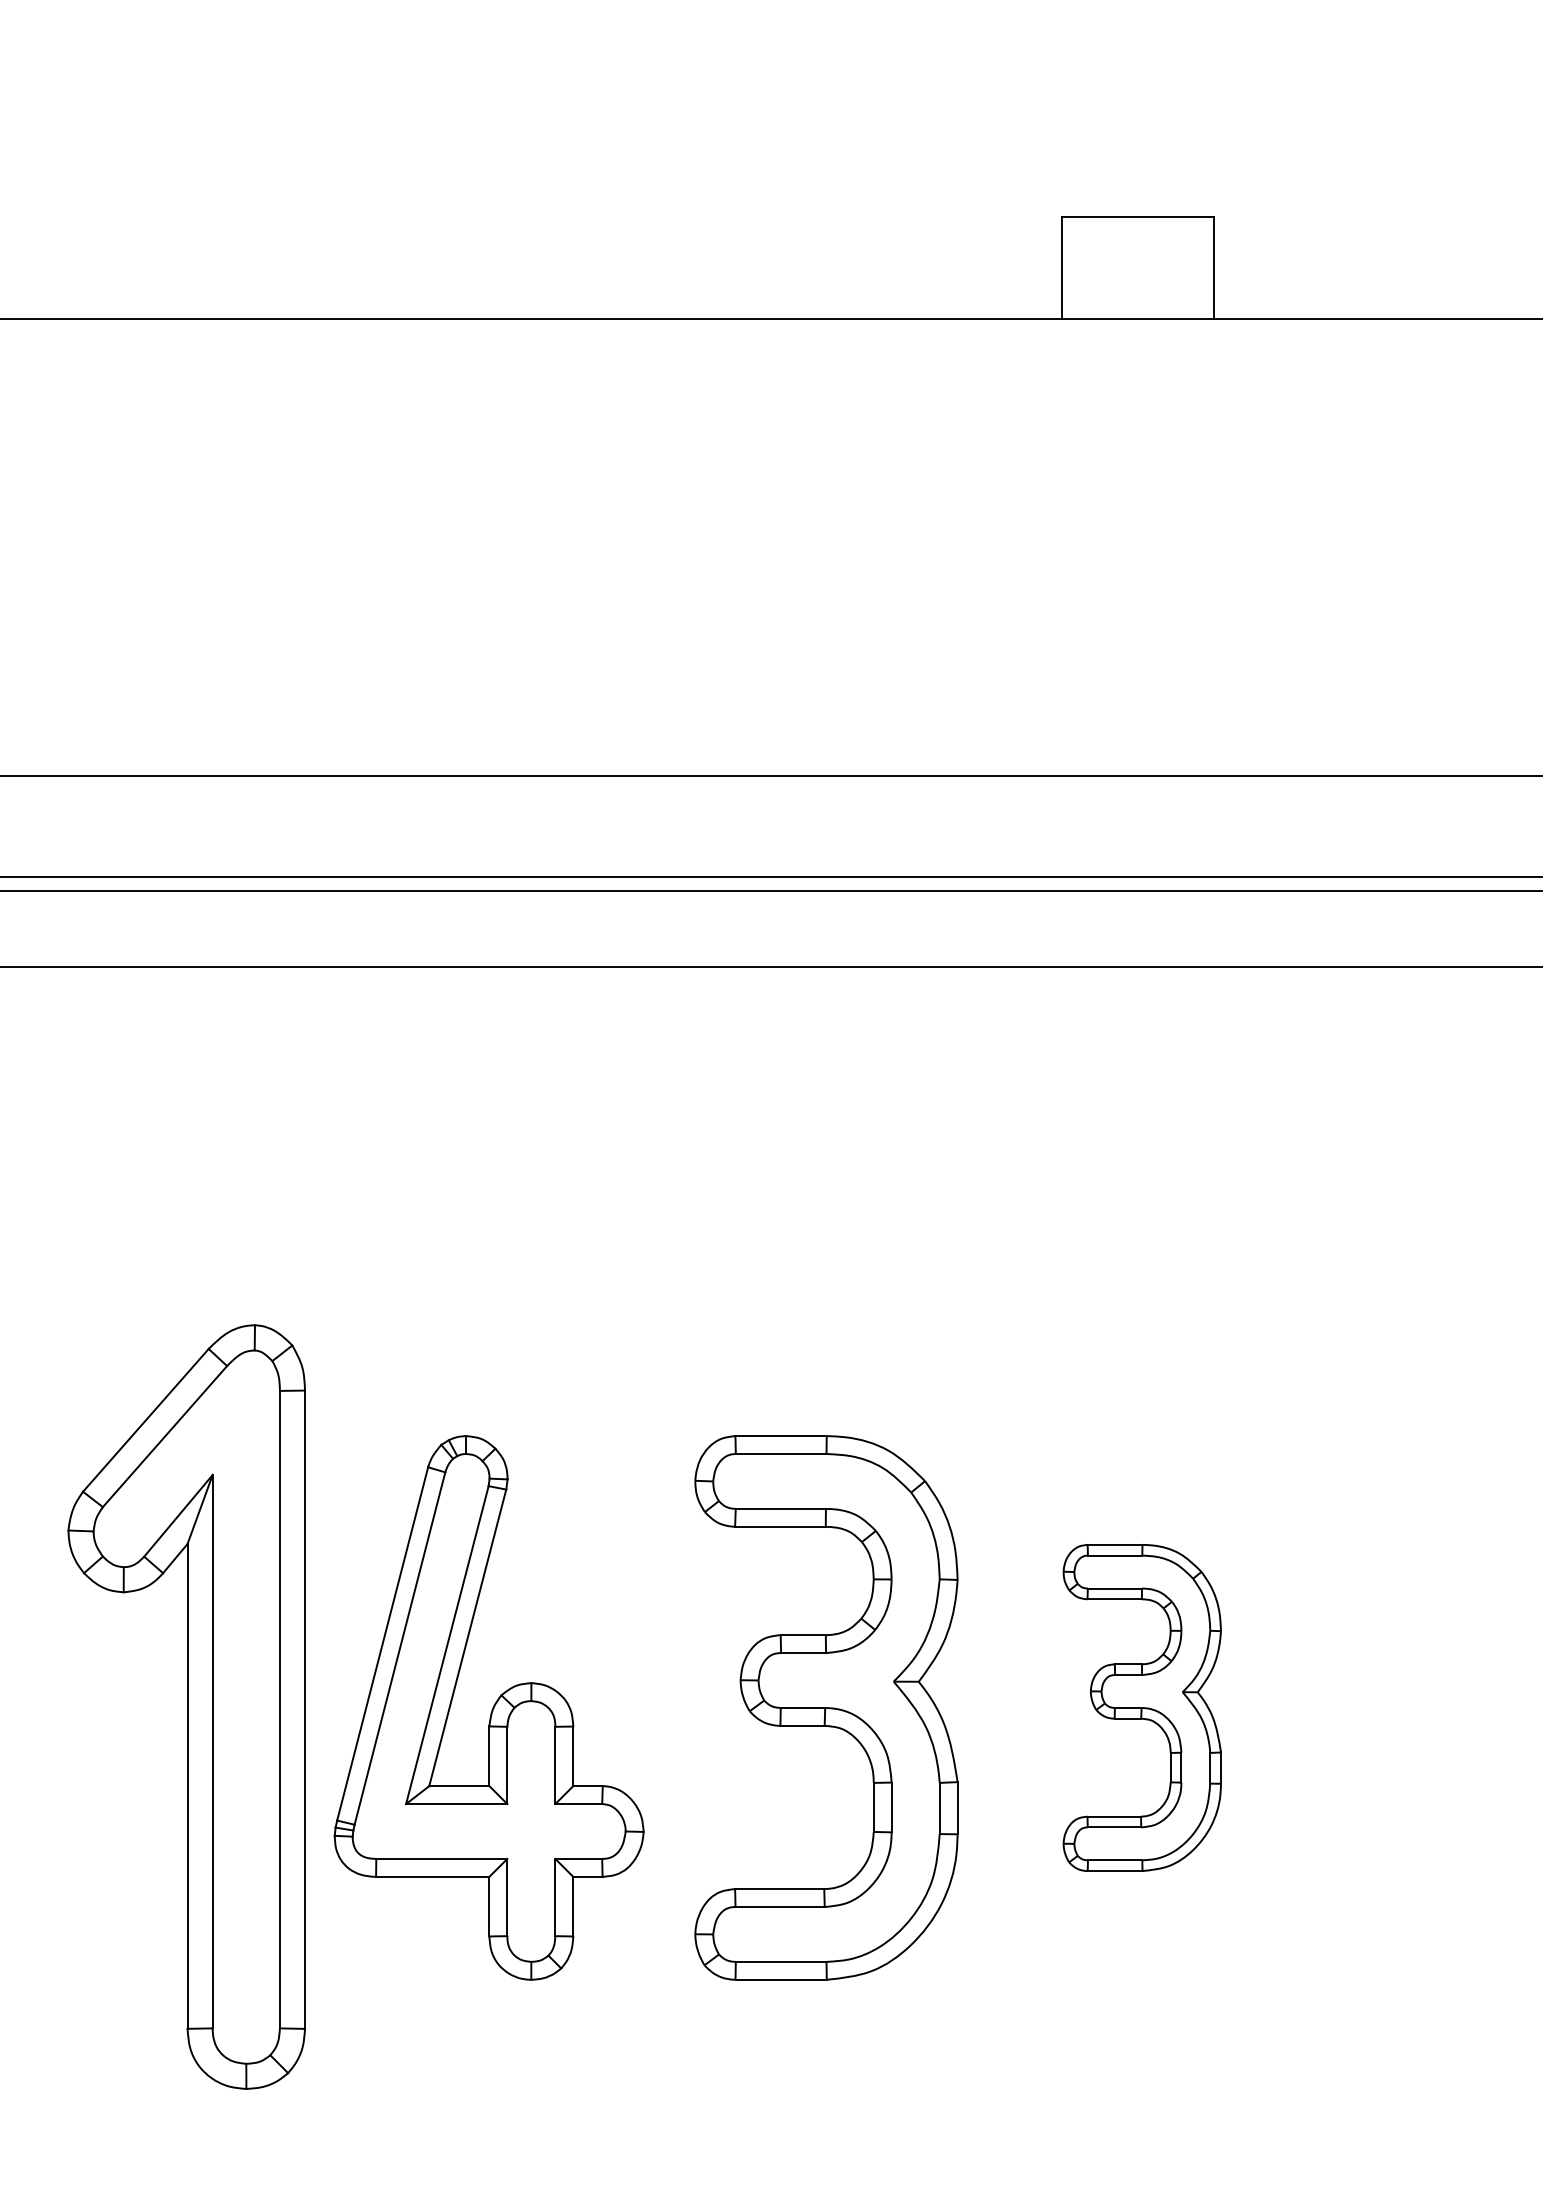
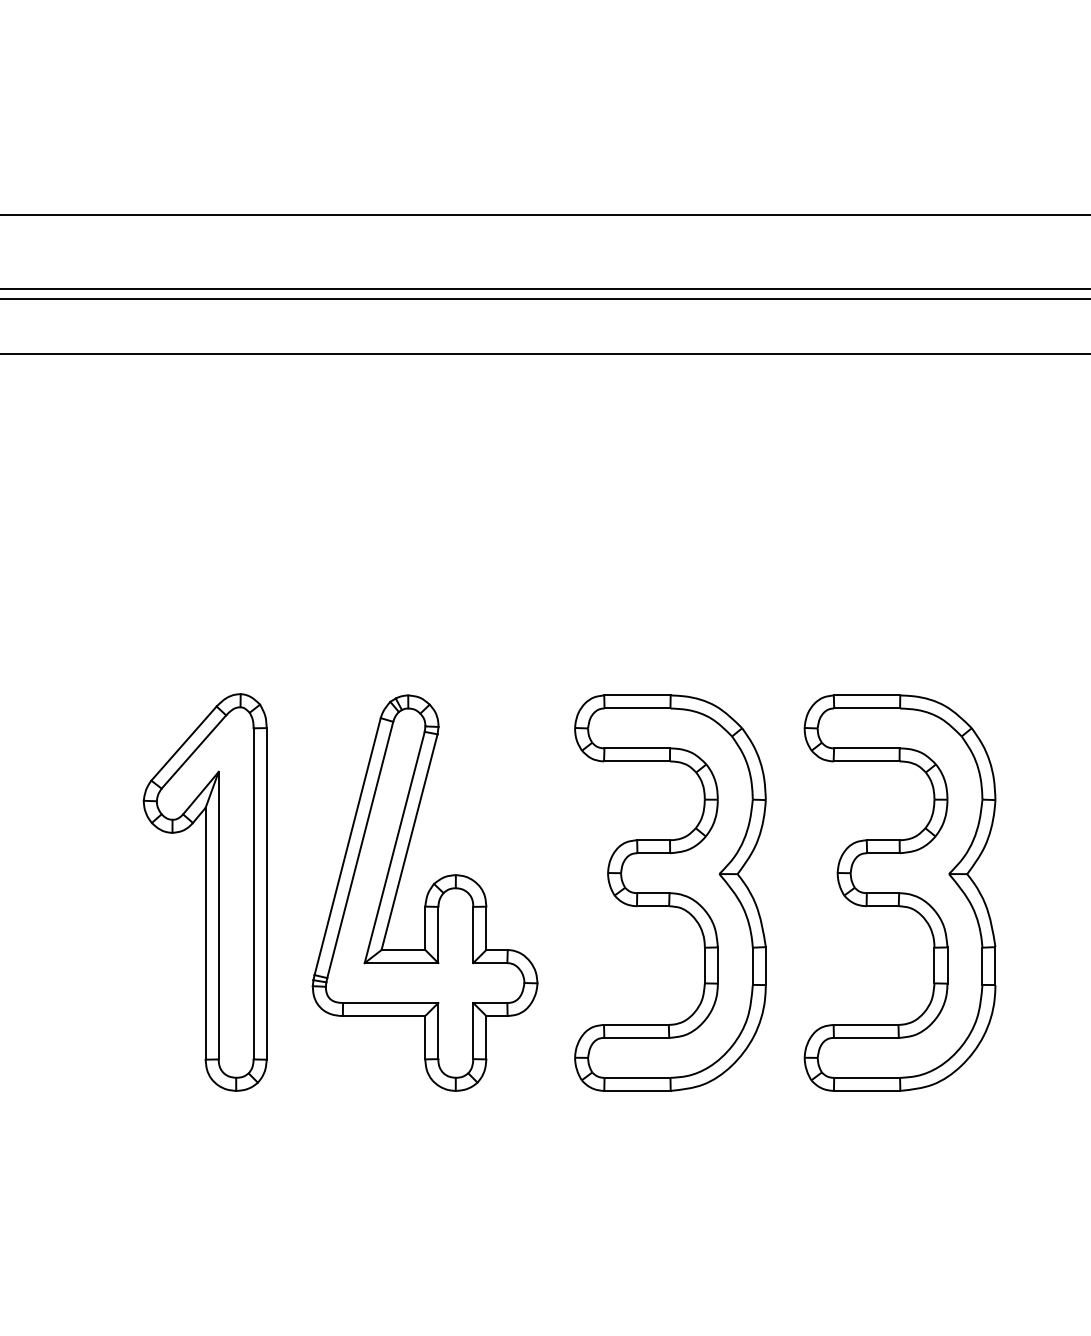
part: (186, 1706) -> (205, 892), size x0.71
part: (1142, 1707) -> (900, 892), size x1.67

